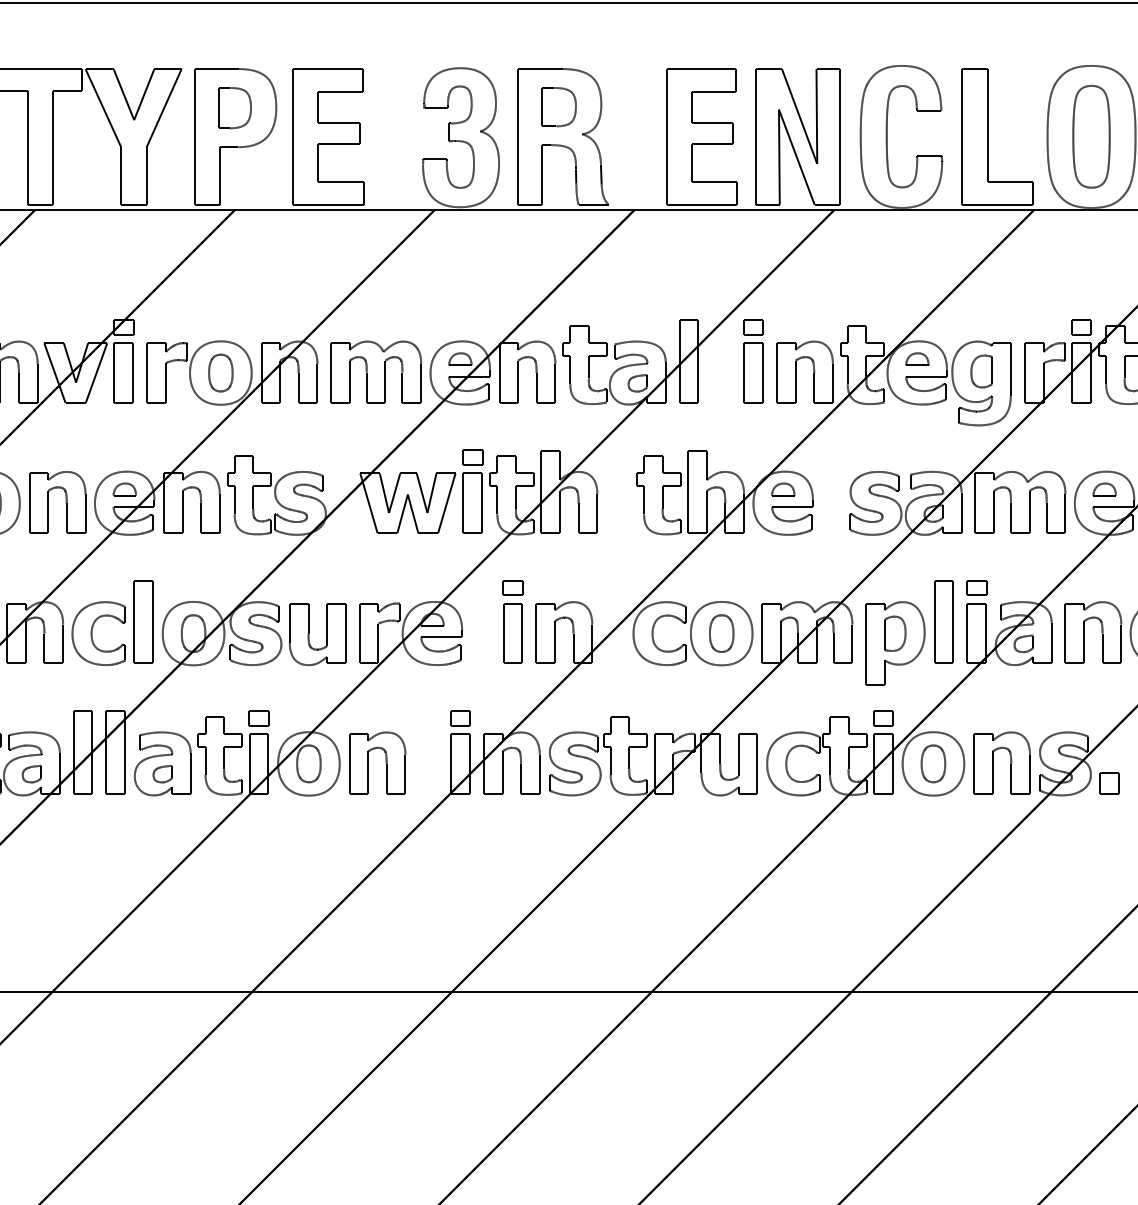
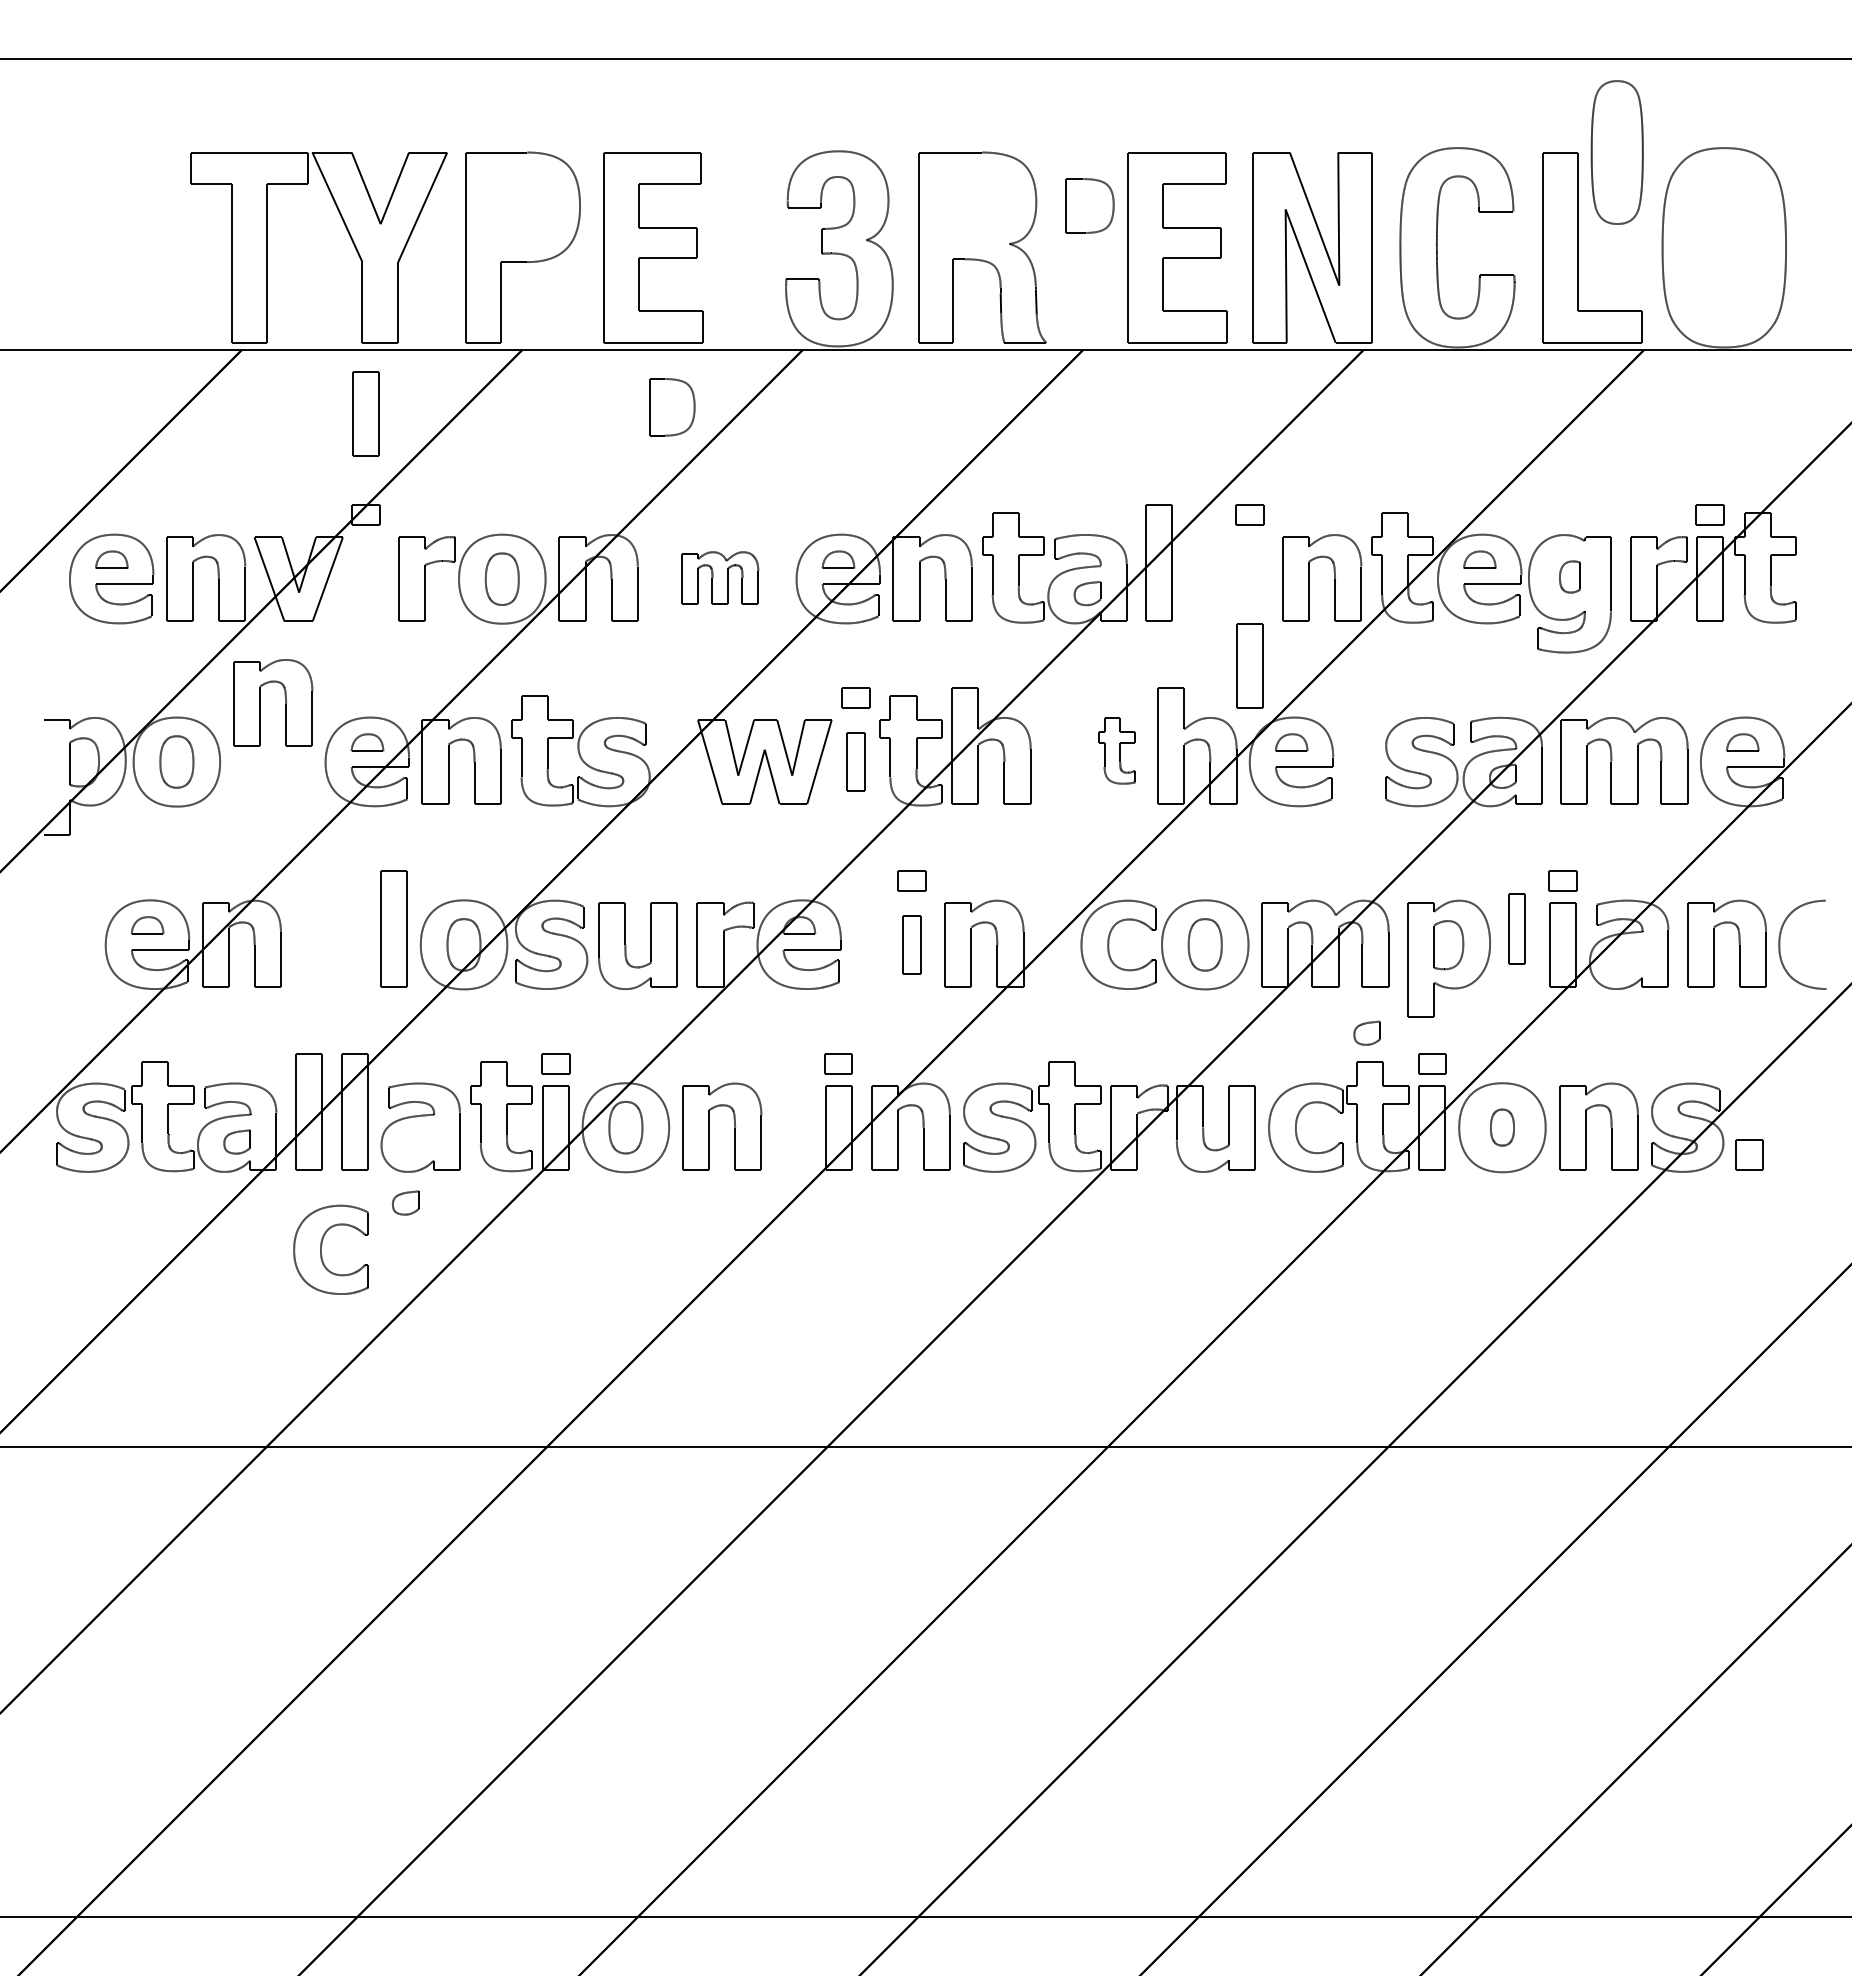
part: (558, 106) -> (1089, 205), moved
part: (235, 108) -> (672, 407), moved
part: (1090, 136) -> (1616, 152), moved
part: (376, 371) -> (720, 577), size x0.6
part: (981, 371) -> (1569, 576), size x0.7
part: (123, 372) -> (365, 413), moved
part: (753, 372) -> (1249, 665), moved
part: (658, 495) -> (1116, 750), size x0.6
part: (66, 502) -> (285, 702), moved
part: (472, 502) -> (855, 761), size x0.7
part: (943, 621) -> (1516, 928), size x0.6
part: (92, 630) -> (322, 1245), moved
part: (512, 633) -> (911, 944), size x0.7
part: (1023, 643) -> (1366, 1032), moved
part: (933, 763) -> (1502, 1127), size x0.7
part: (162, 773) -> (405, 1202), moved

